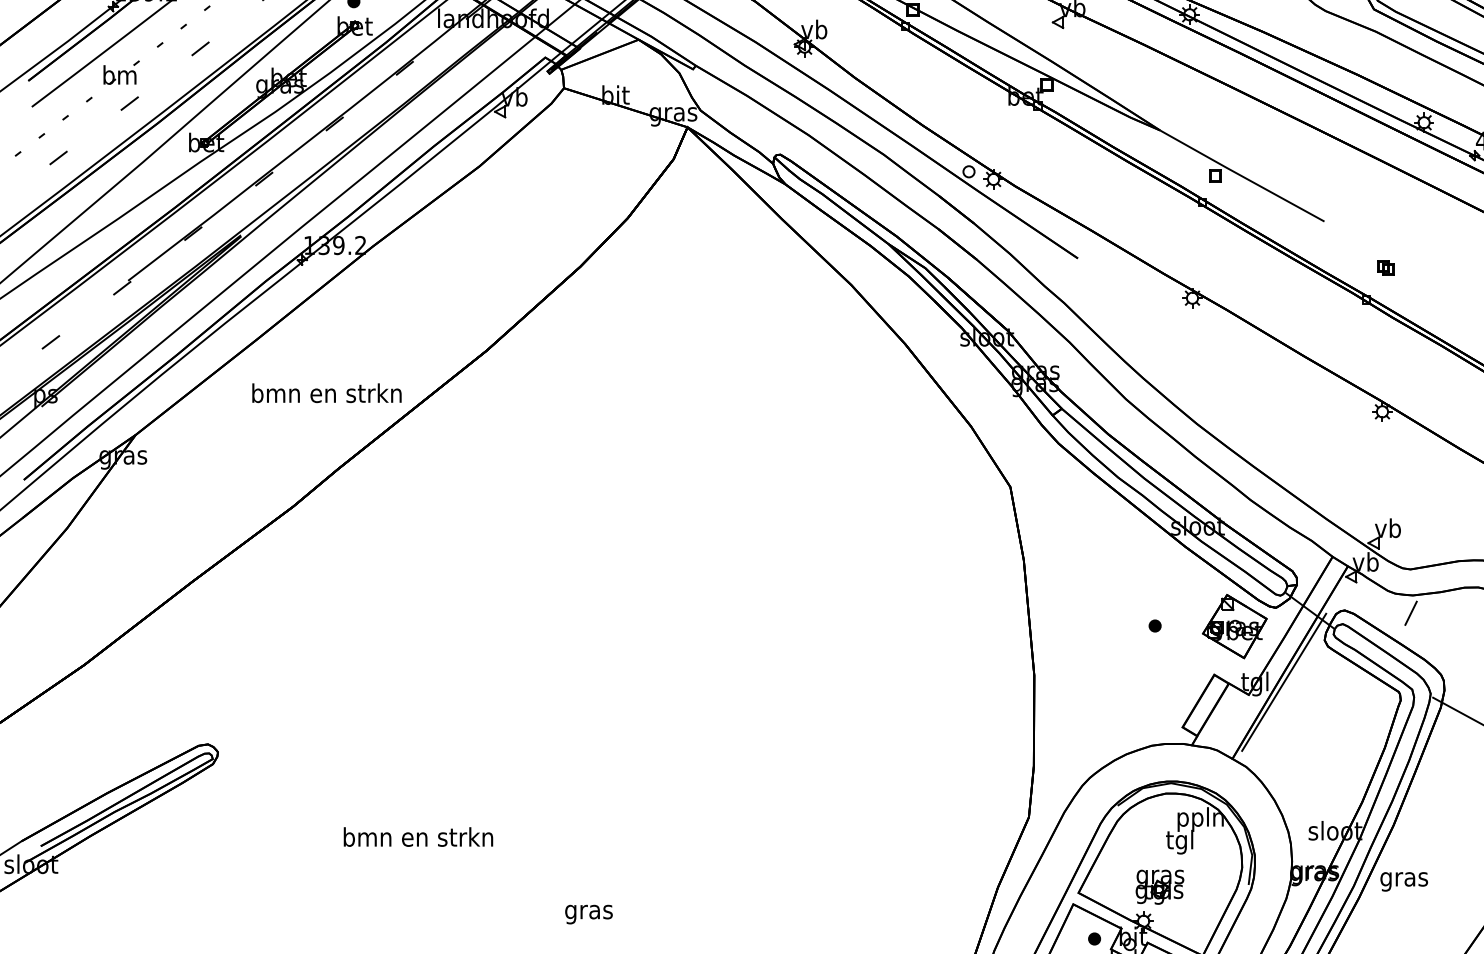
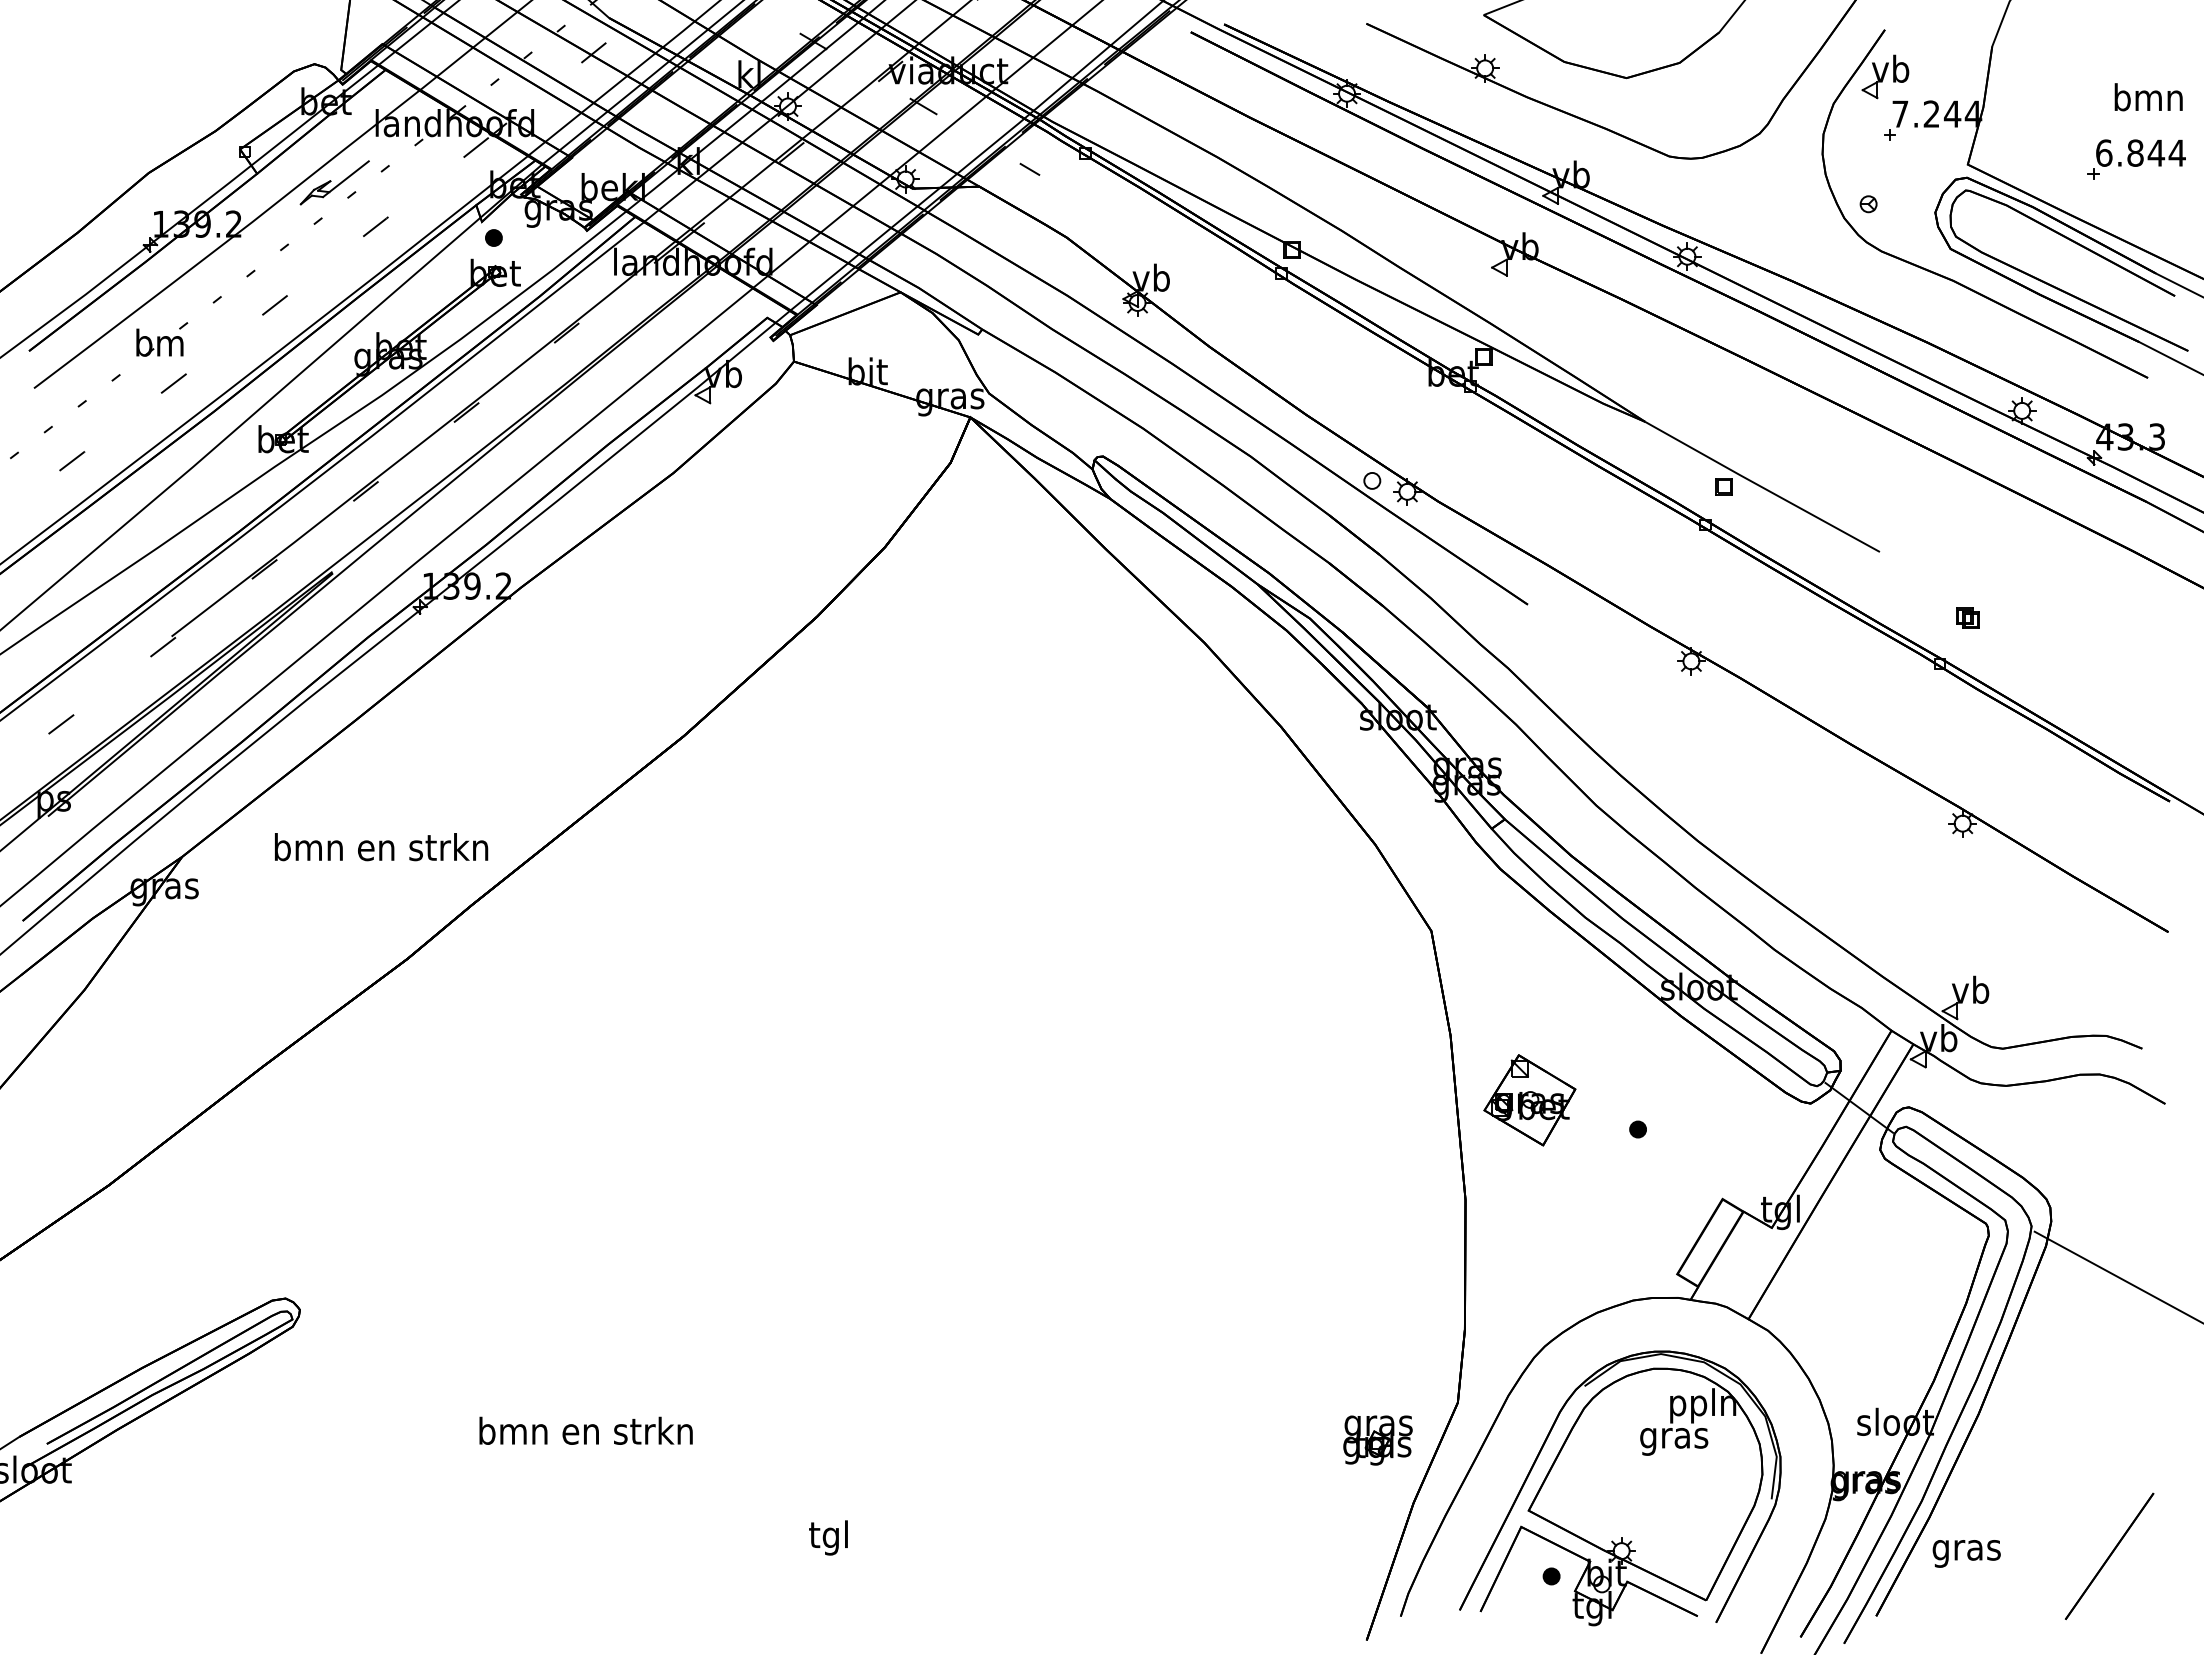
text: (326, 393) -> (381, 847), moved
line: (1411, 613) -> (2003, 1111), removed
part: (1234, 626) -> (1529, 1100), moved
line: (1284, 682) -> (1822, 1209), removed
text: (1180, 841) -> (1674, 1437), tgl -> gras
text: (1404, 881) -> (1966, 1553), moved
part: (1159, 887) -> (1377, 1440), moved
text: (588, 911) -> (829, 1537), gras -> tgl

